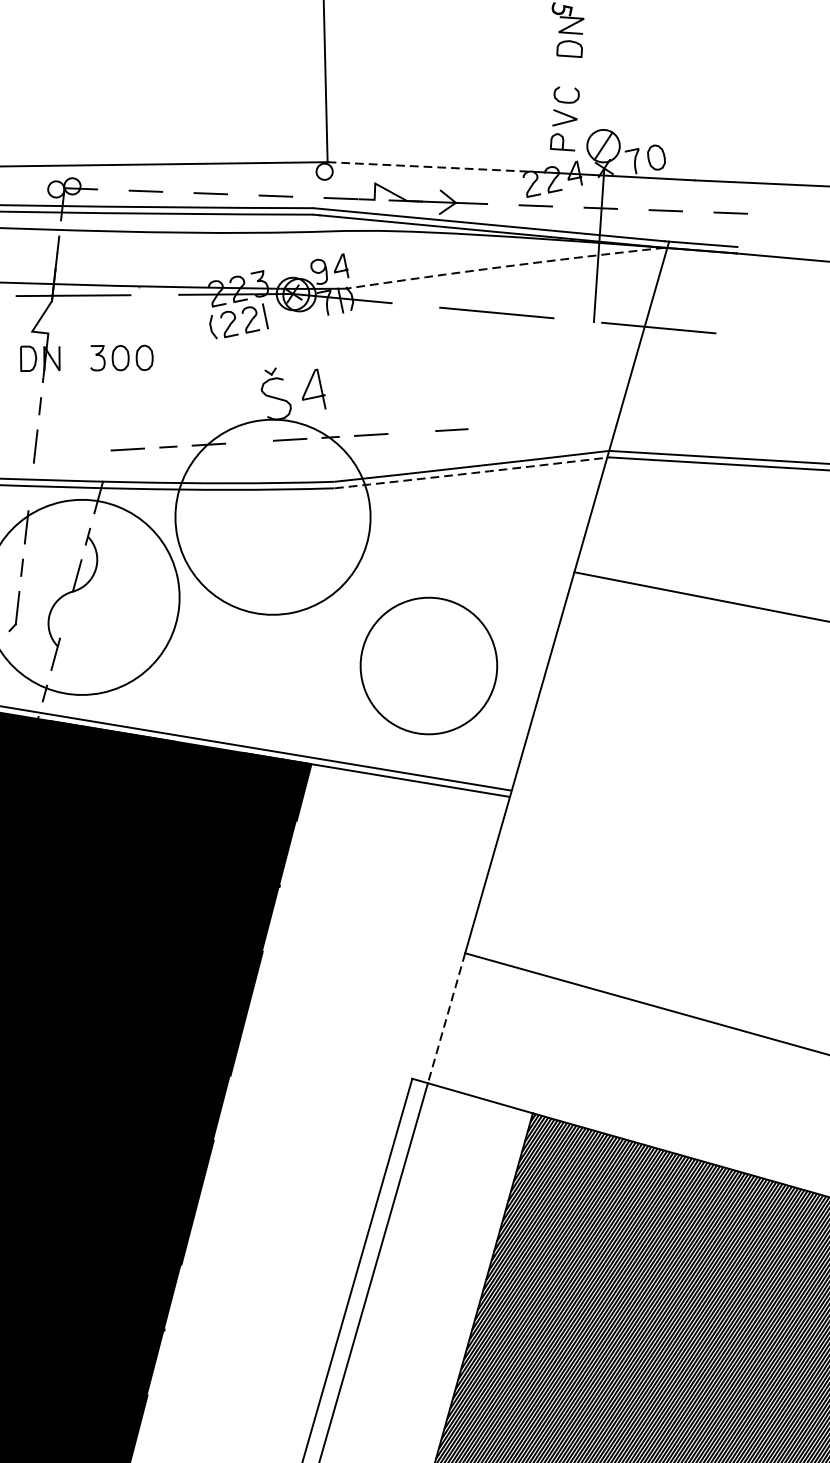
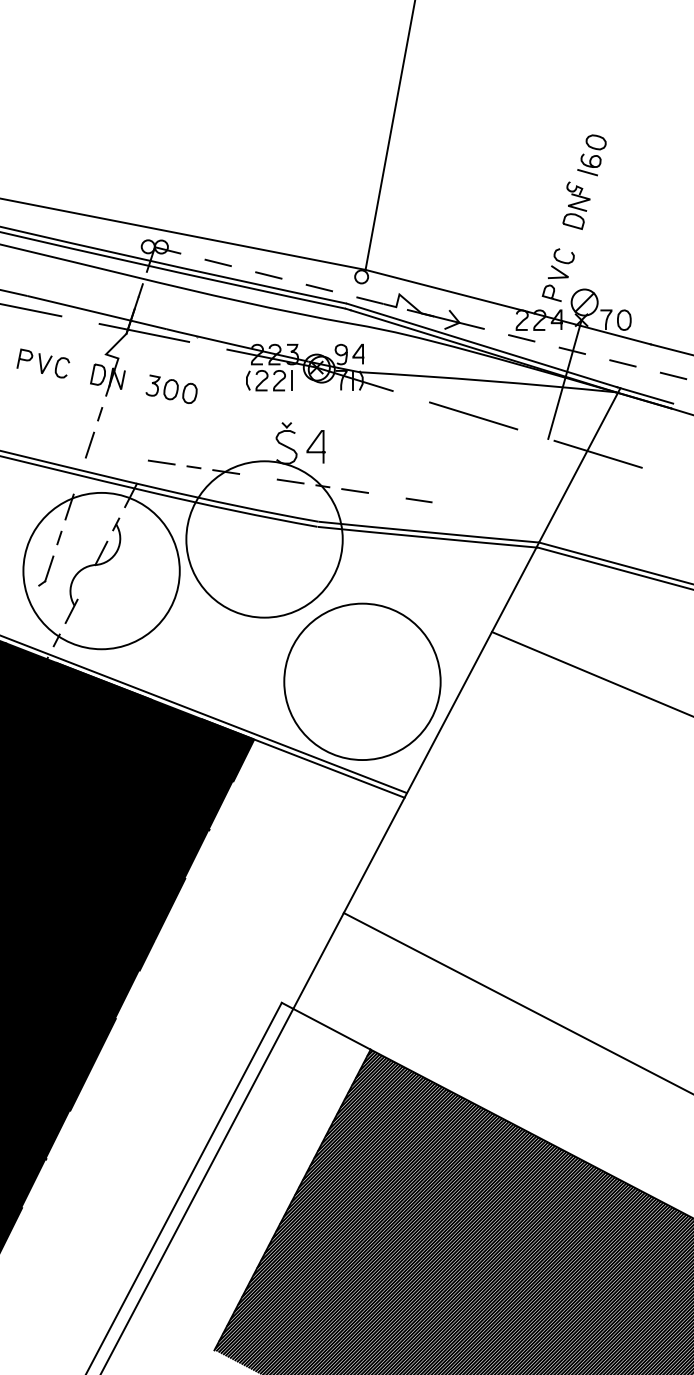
line: (431, 166) -> (446, 290), dashed -> solid
arc: (504, 266) -> (487, 380), dashed -> solid
arc: (472, 472) -> (428, 537), dashed -> solid
circle: (428, 665) -> (362, 681), size x1.43
line: (446, 1018) -> (318, 961), dashed -> solid

